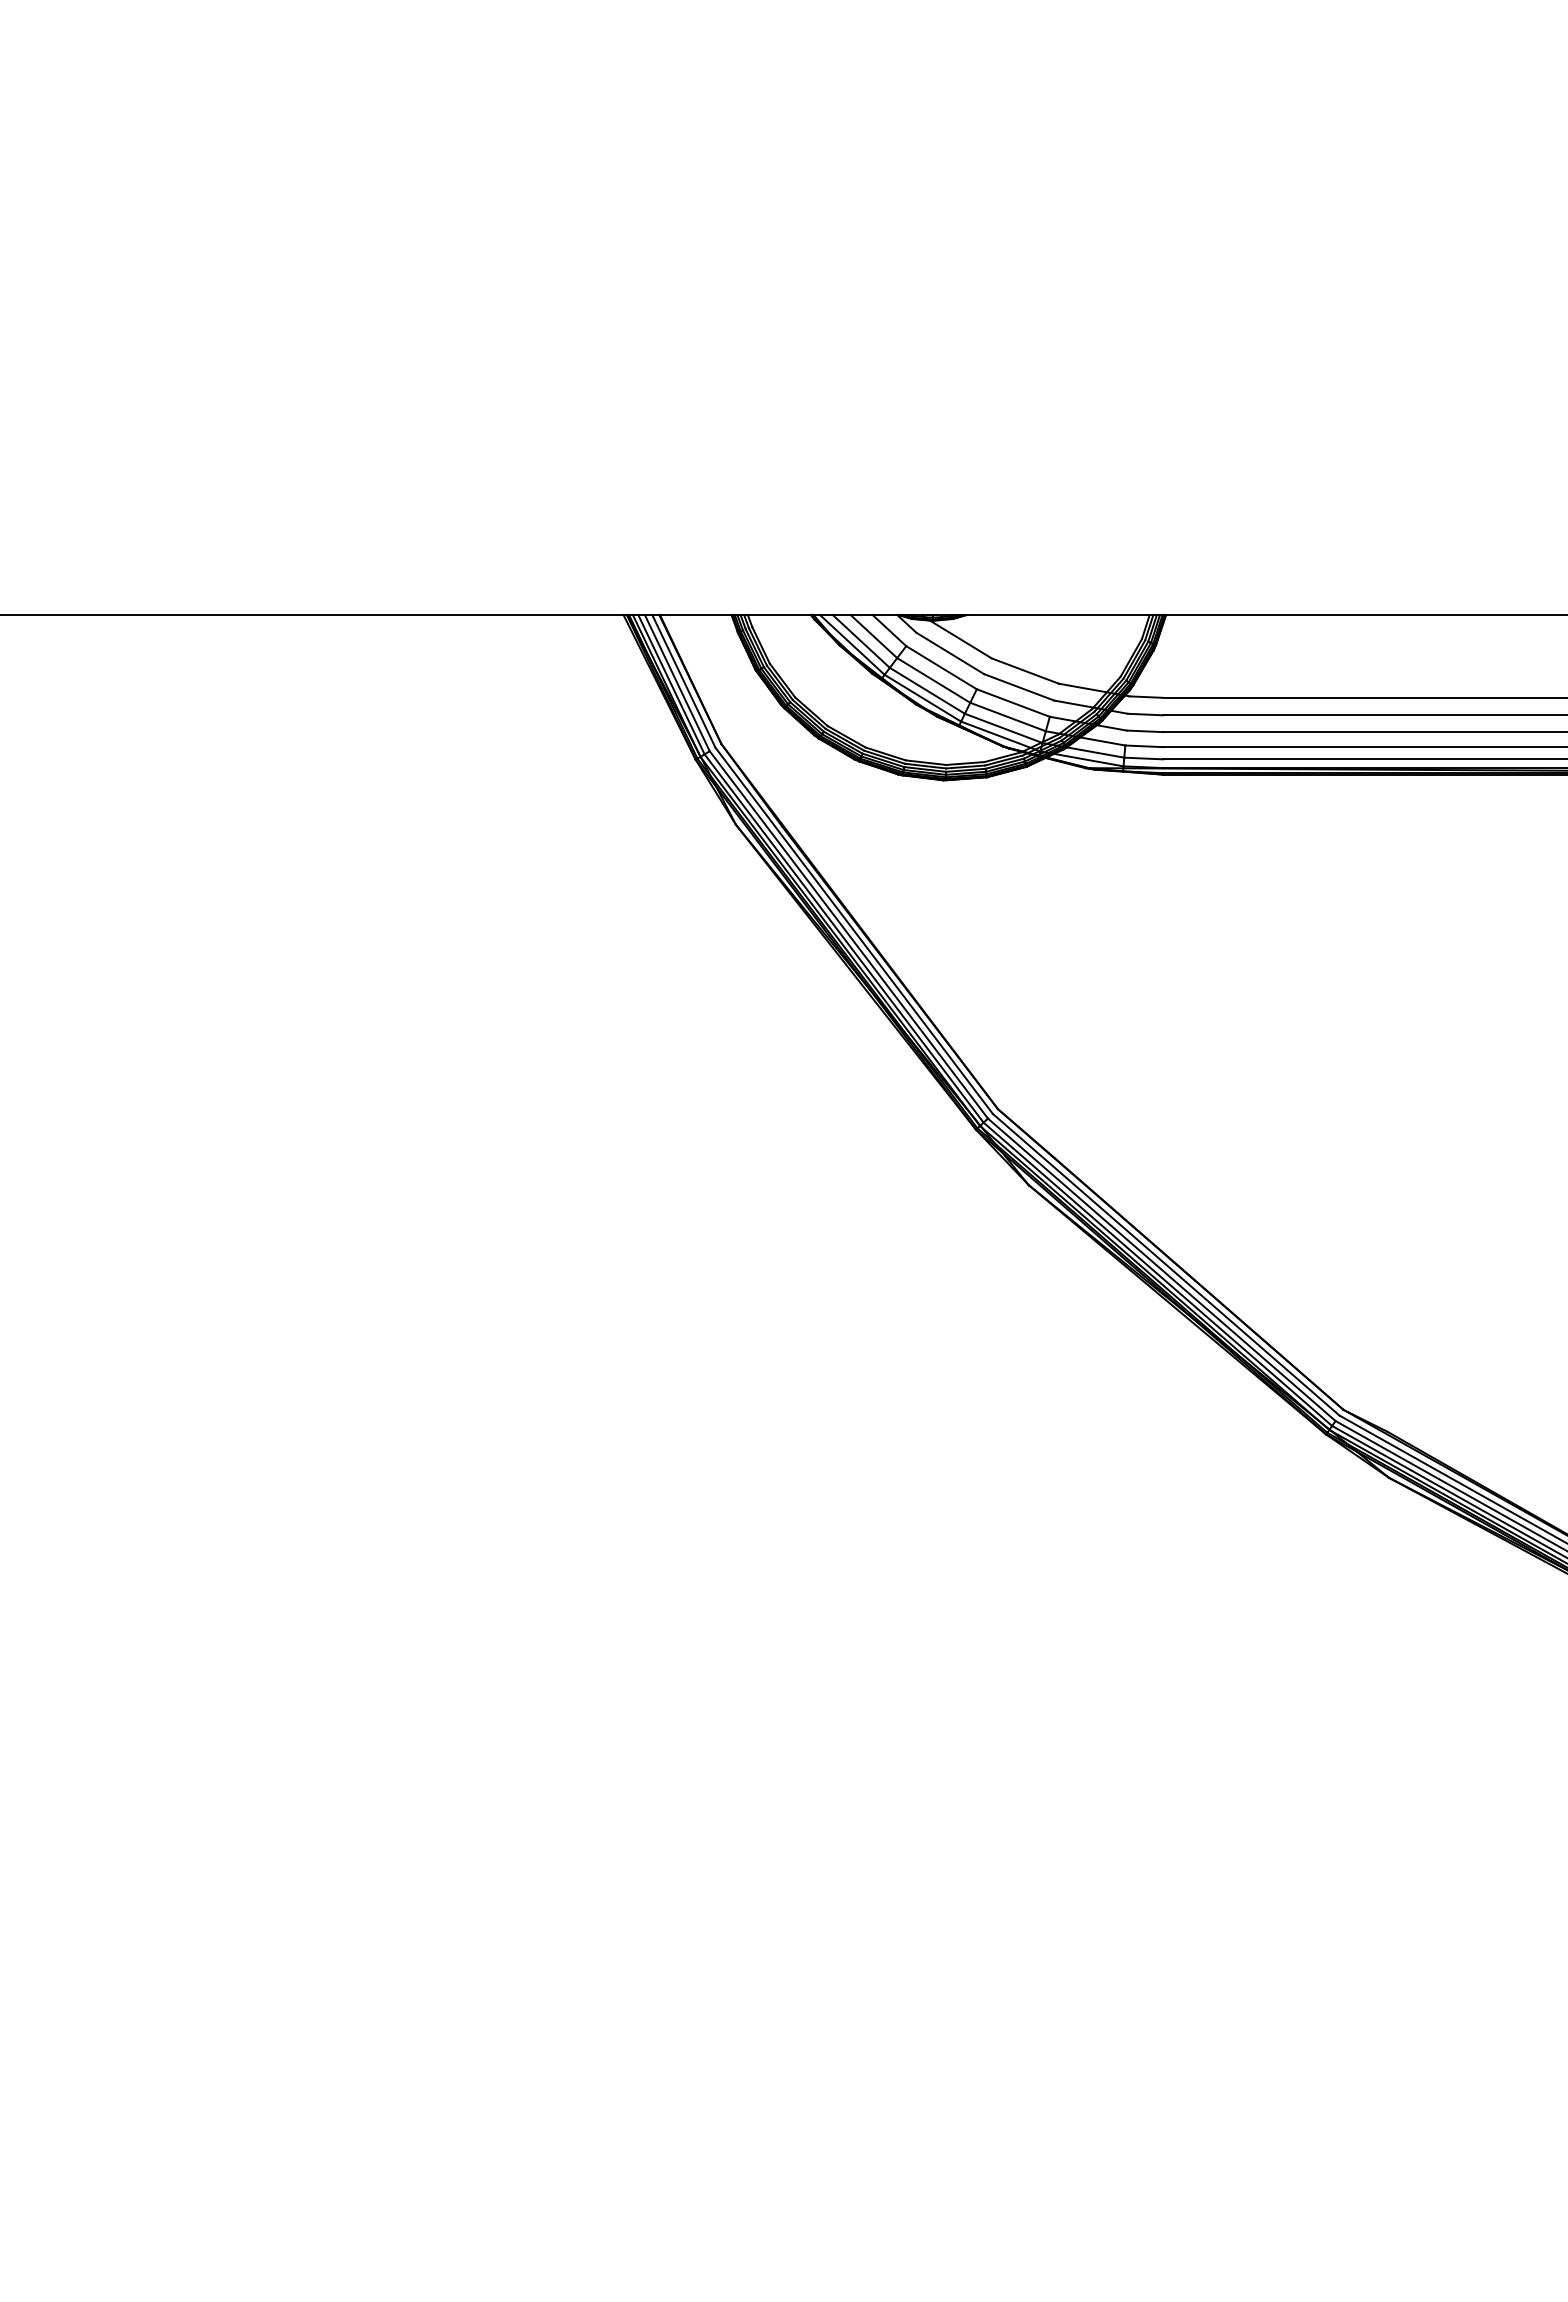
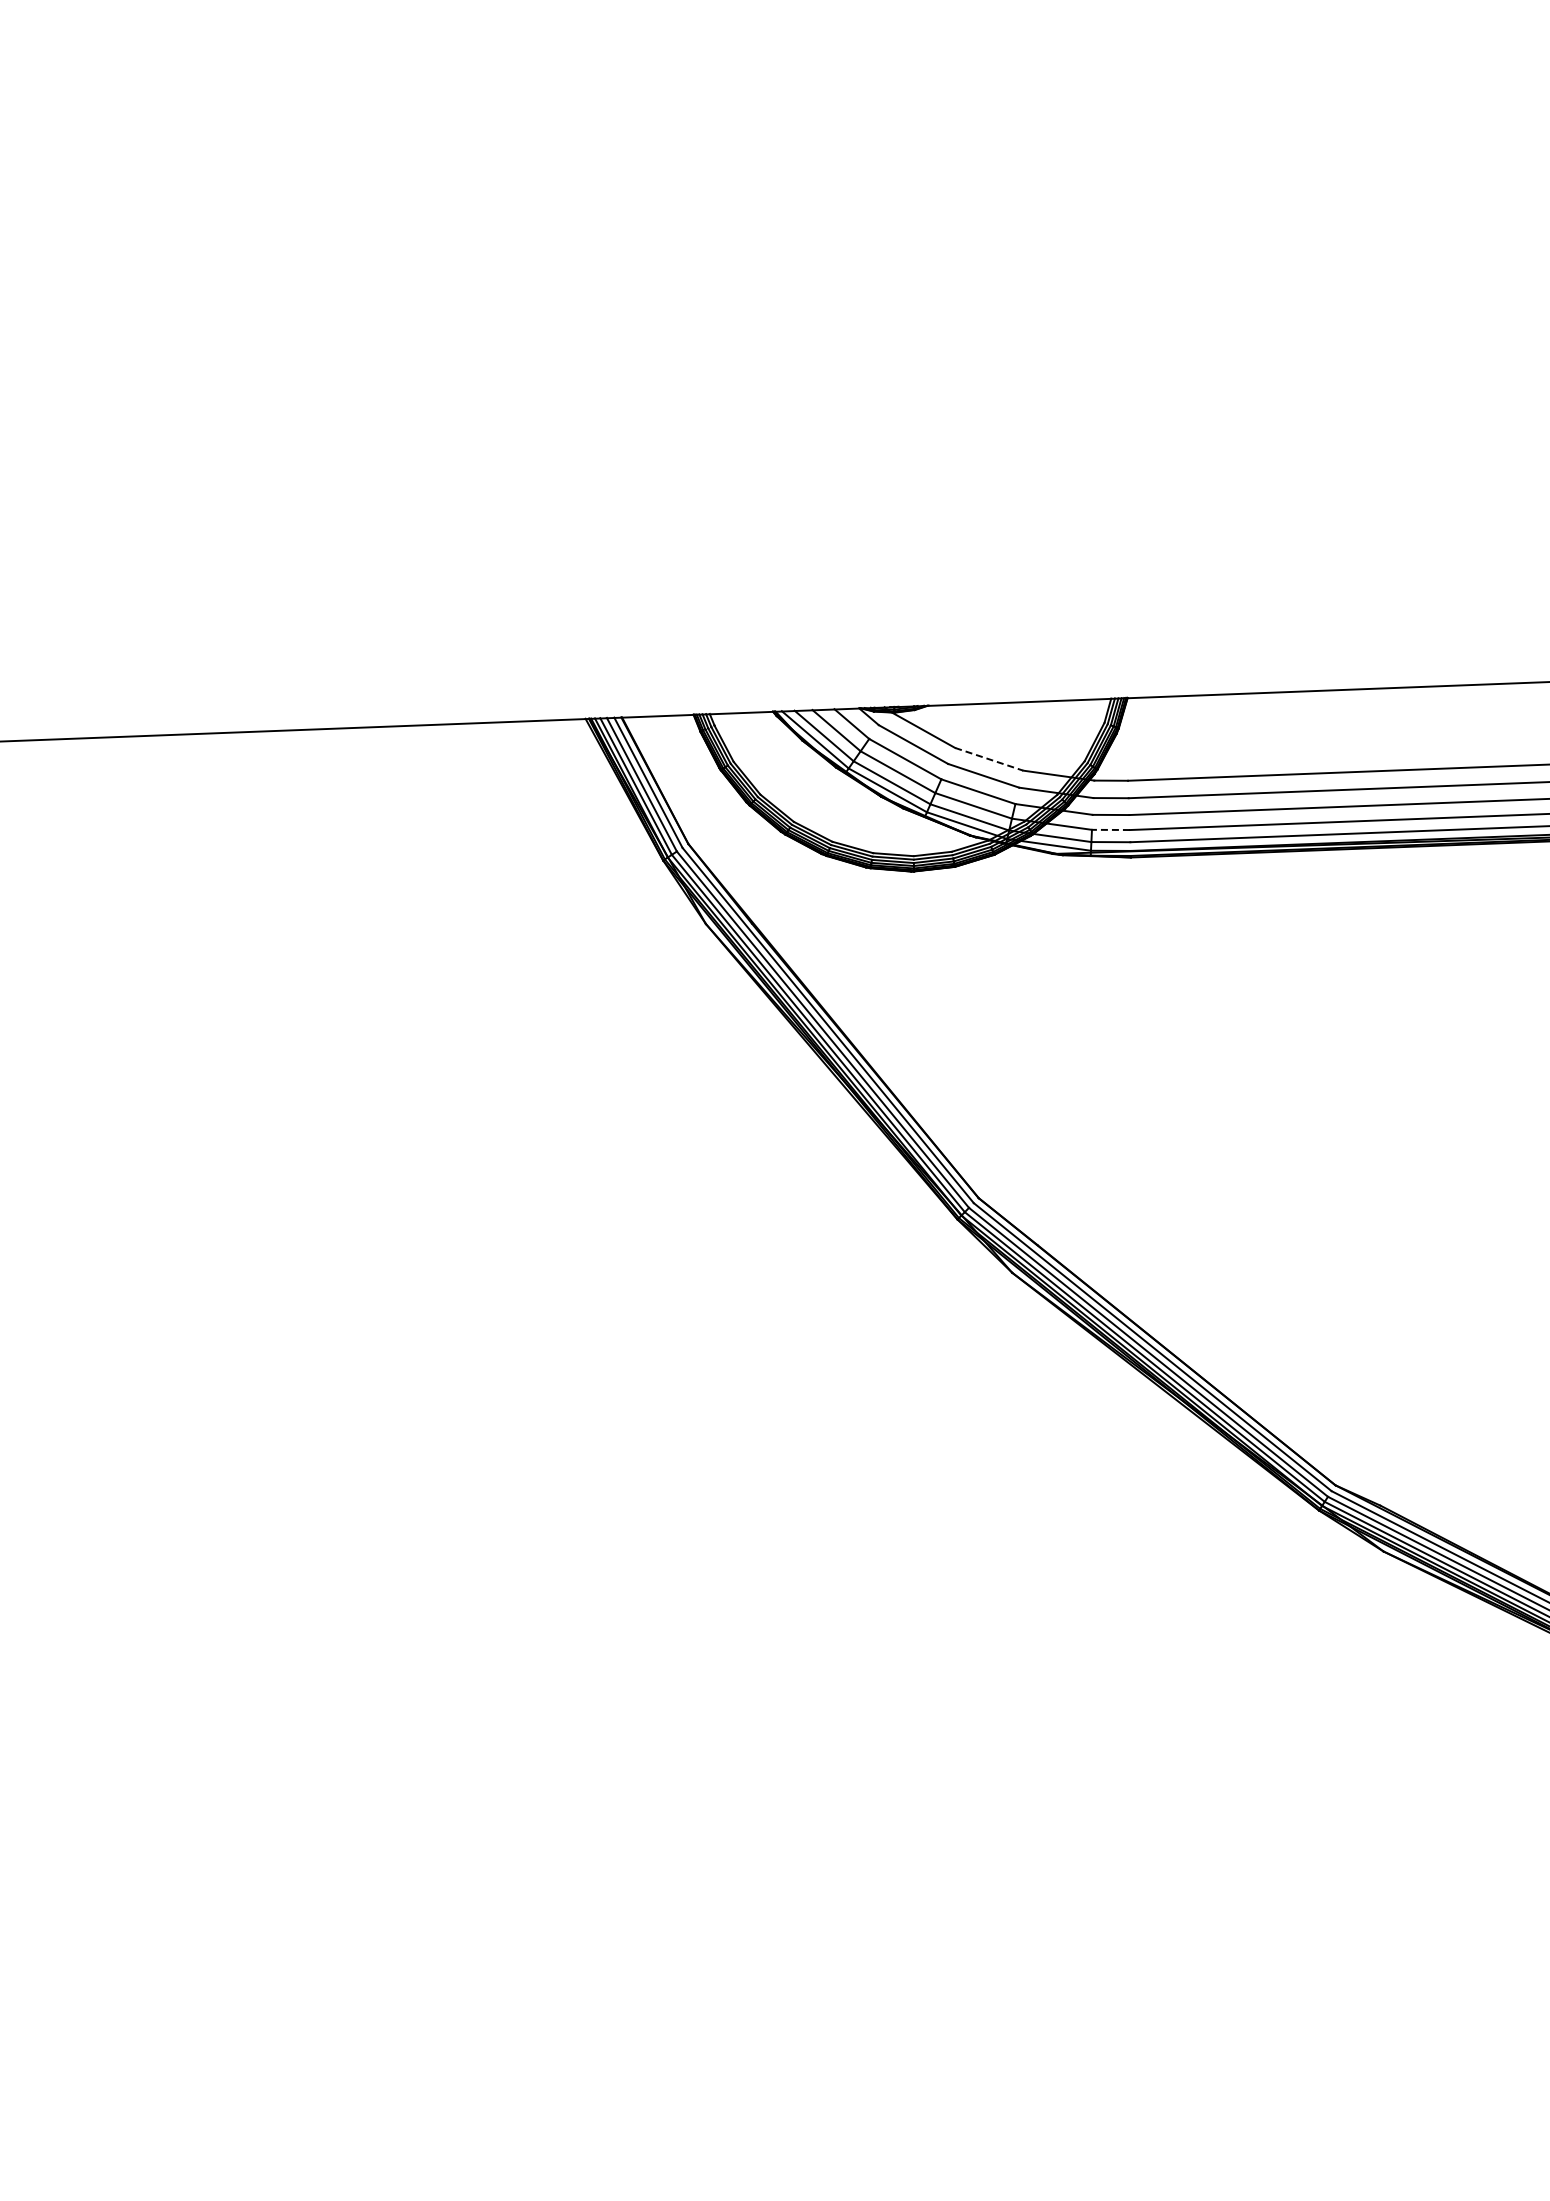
line: (1025, 671) -> (989, 759), solid -> dashed
line: (1144, 746) -> (1111, 830), solid -> dashed

